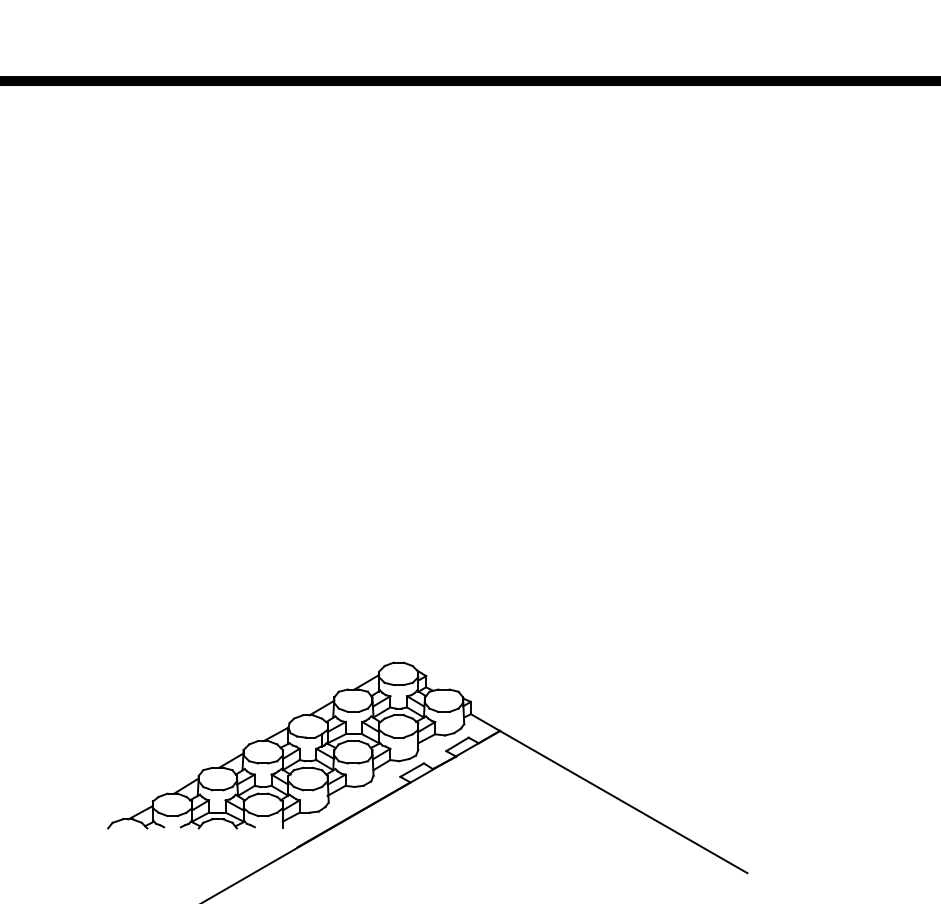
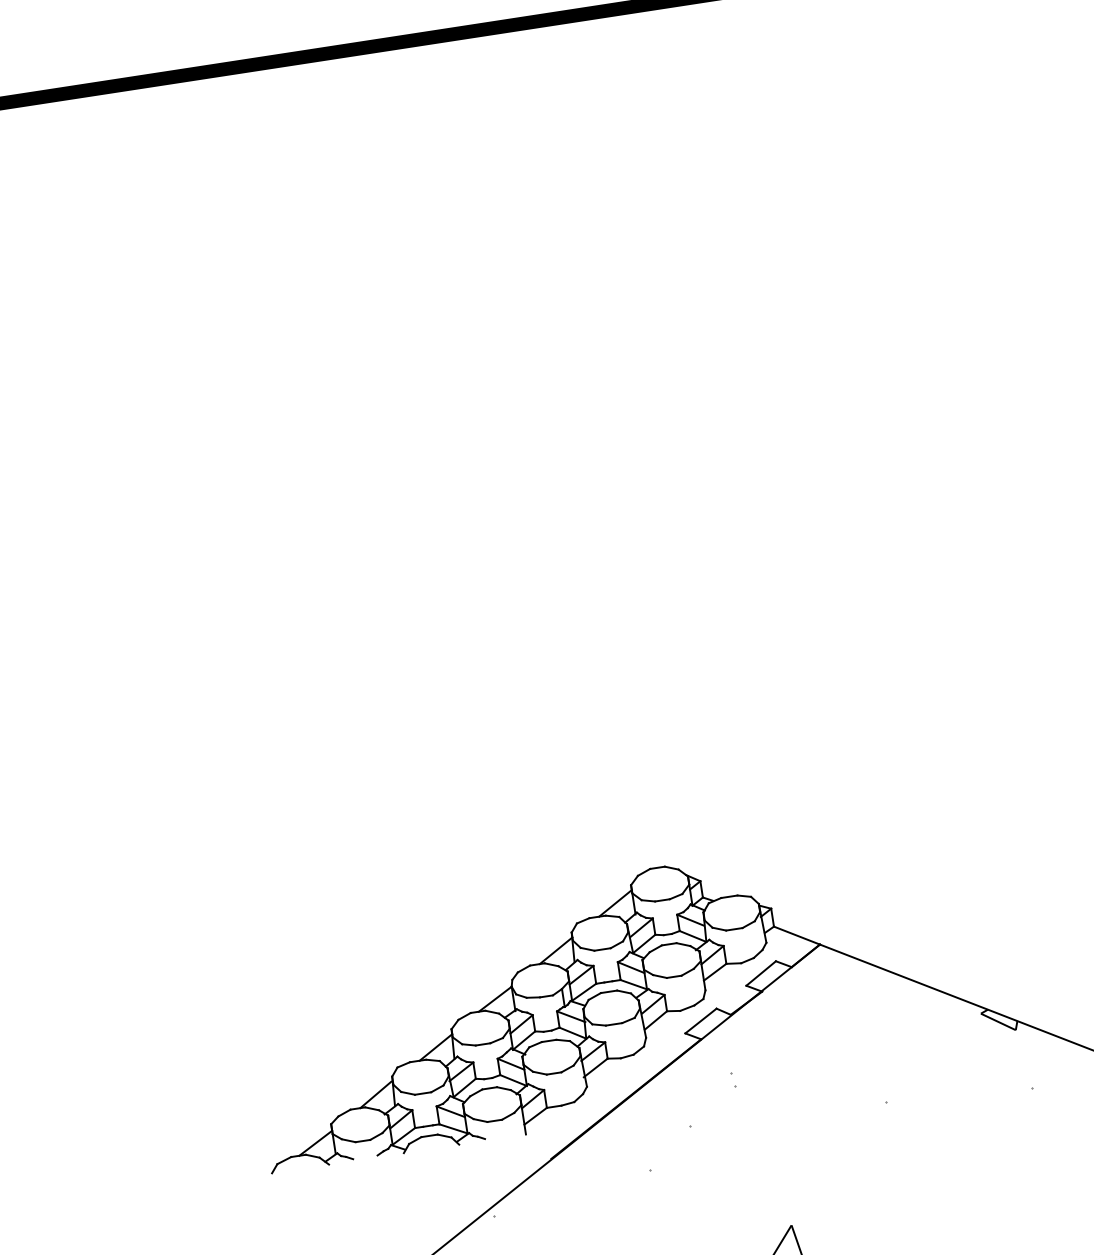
hatch: (439, 835) -> (755, 1109), added

